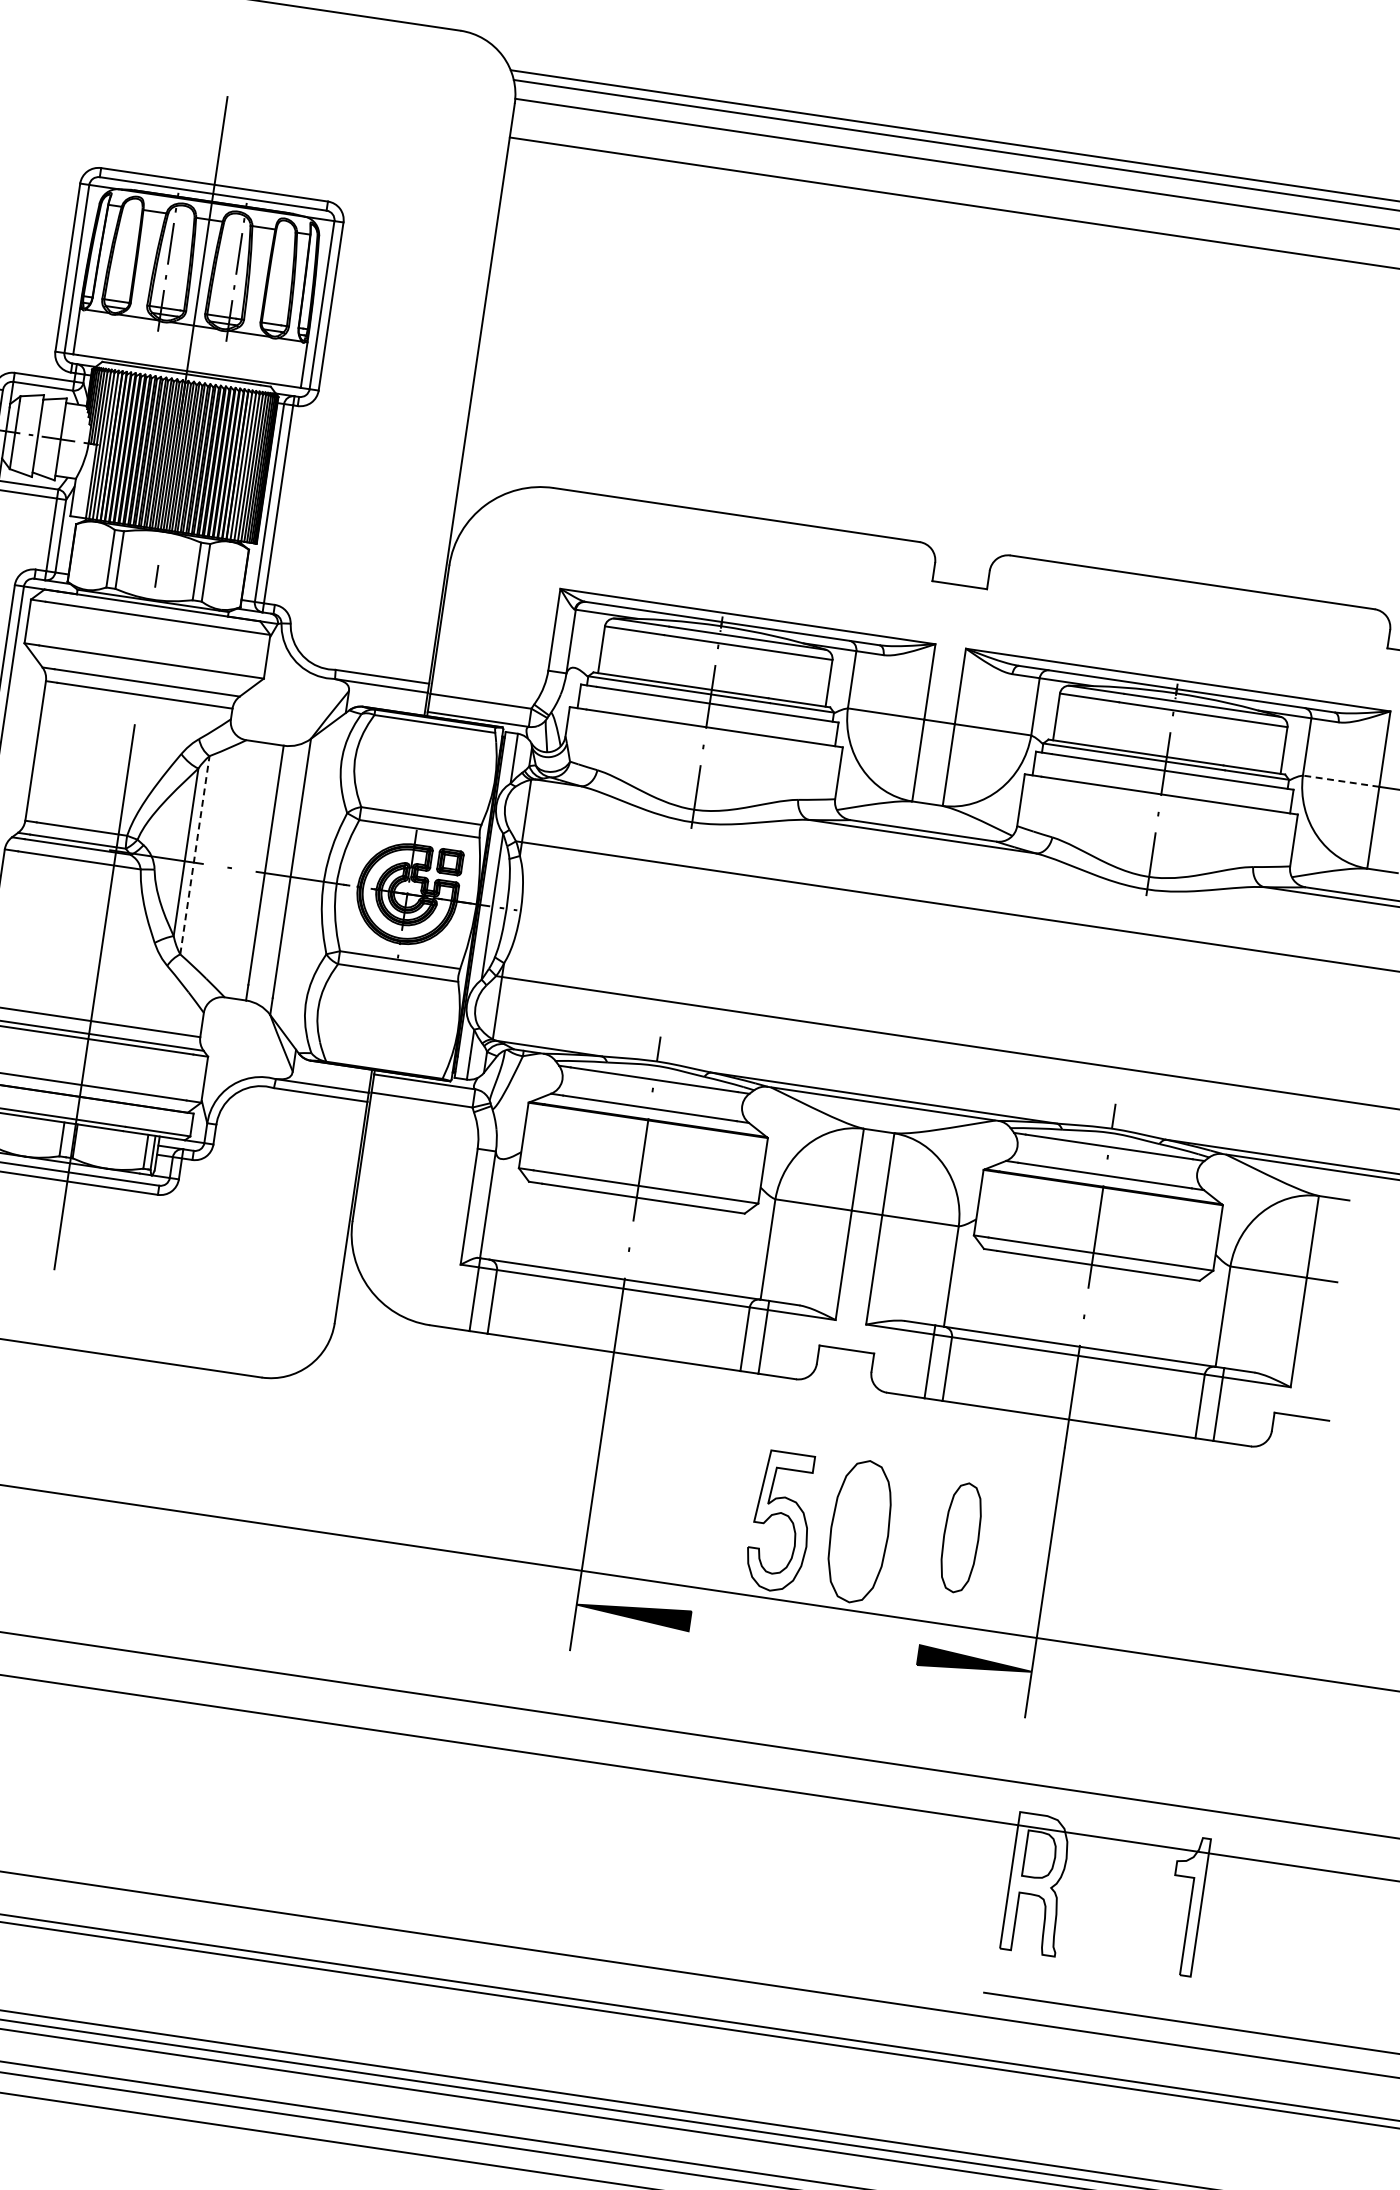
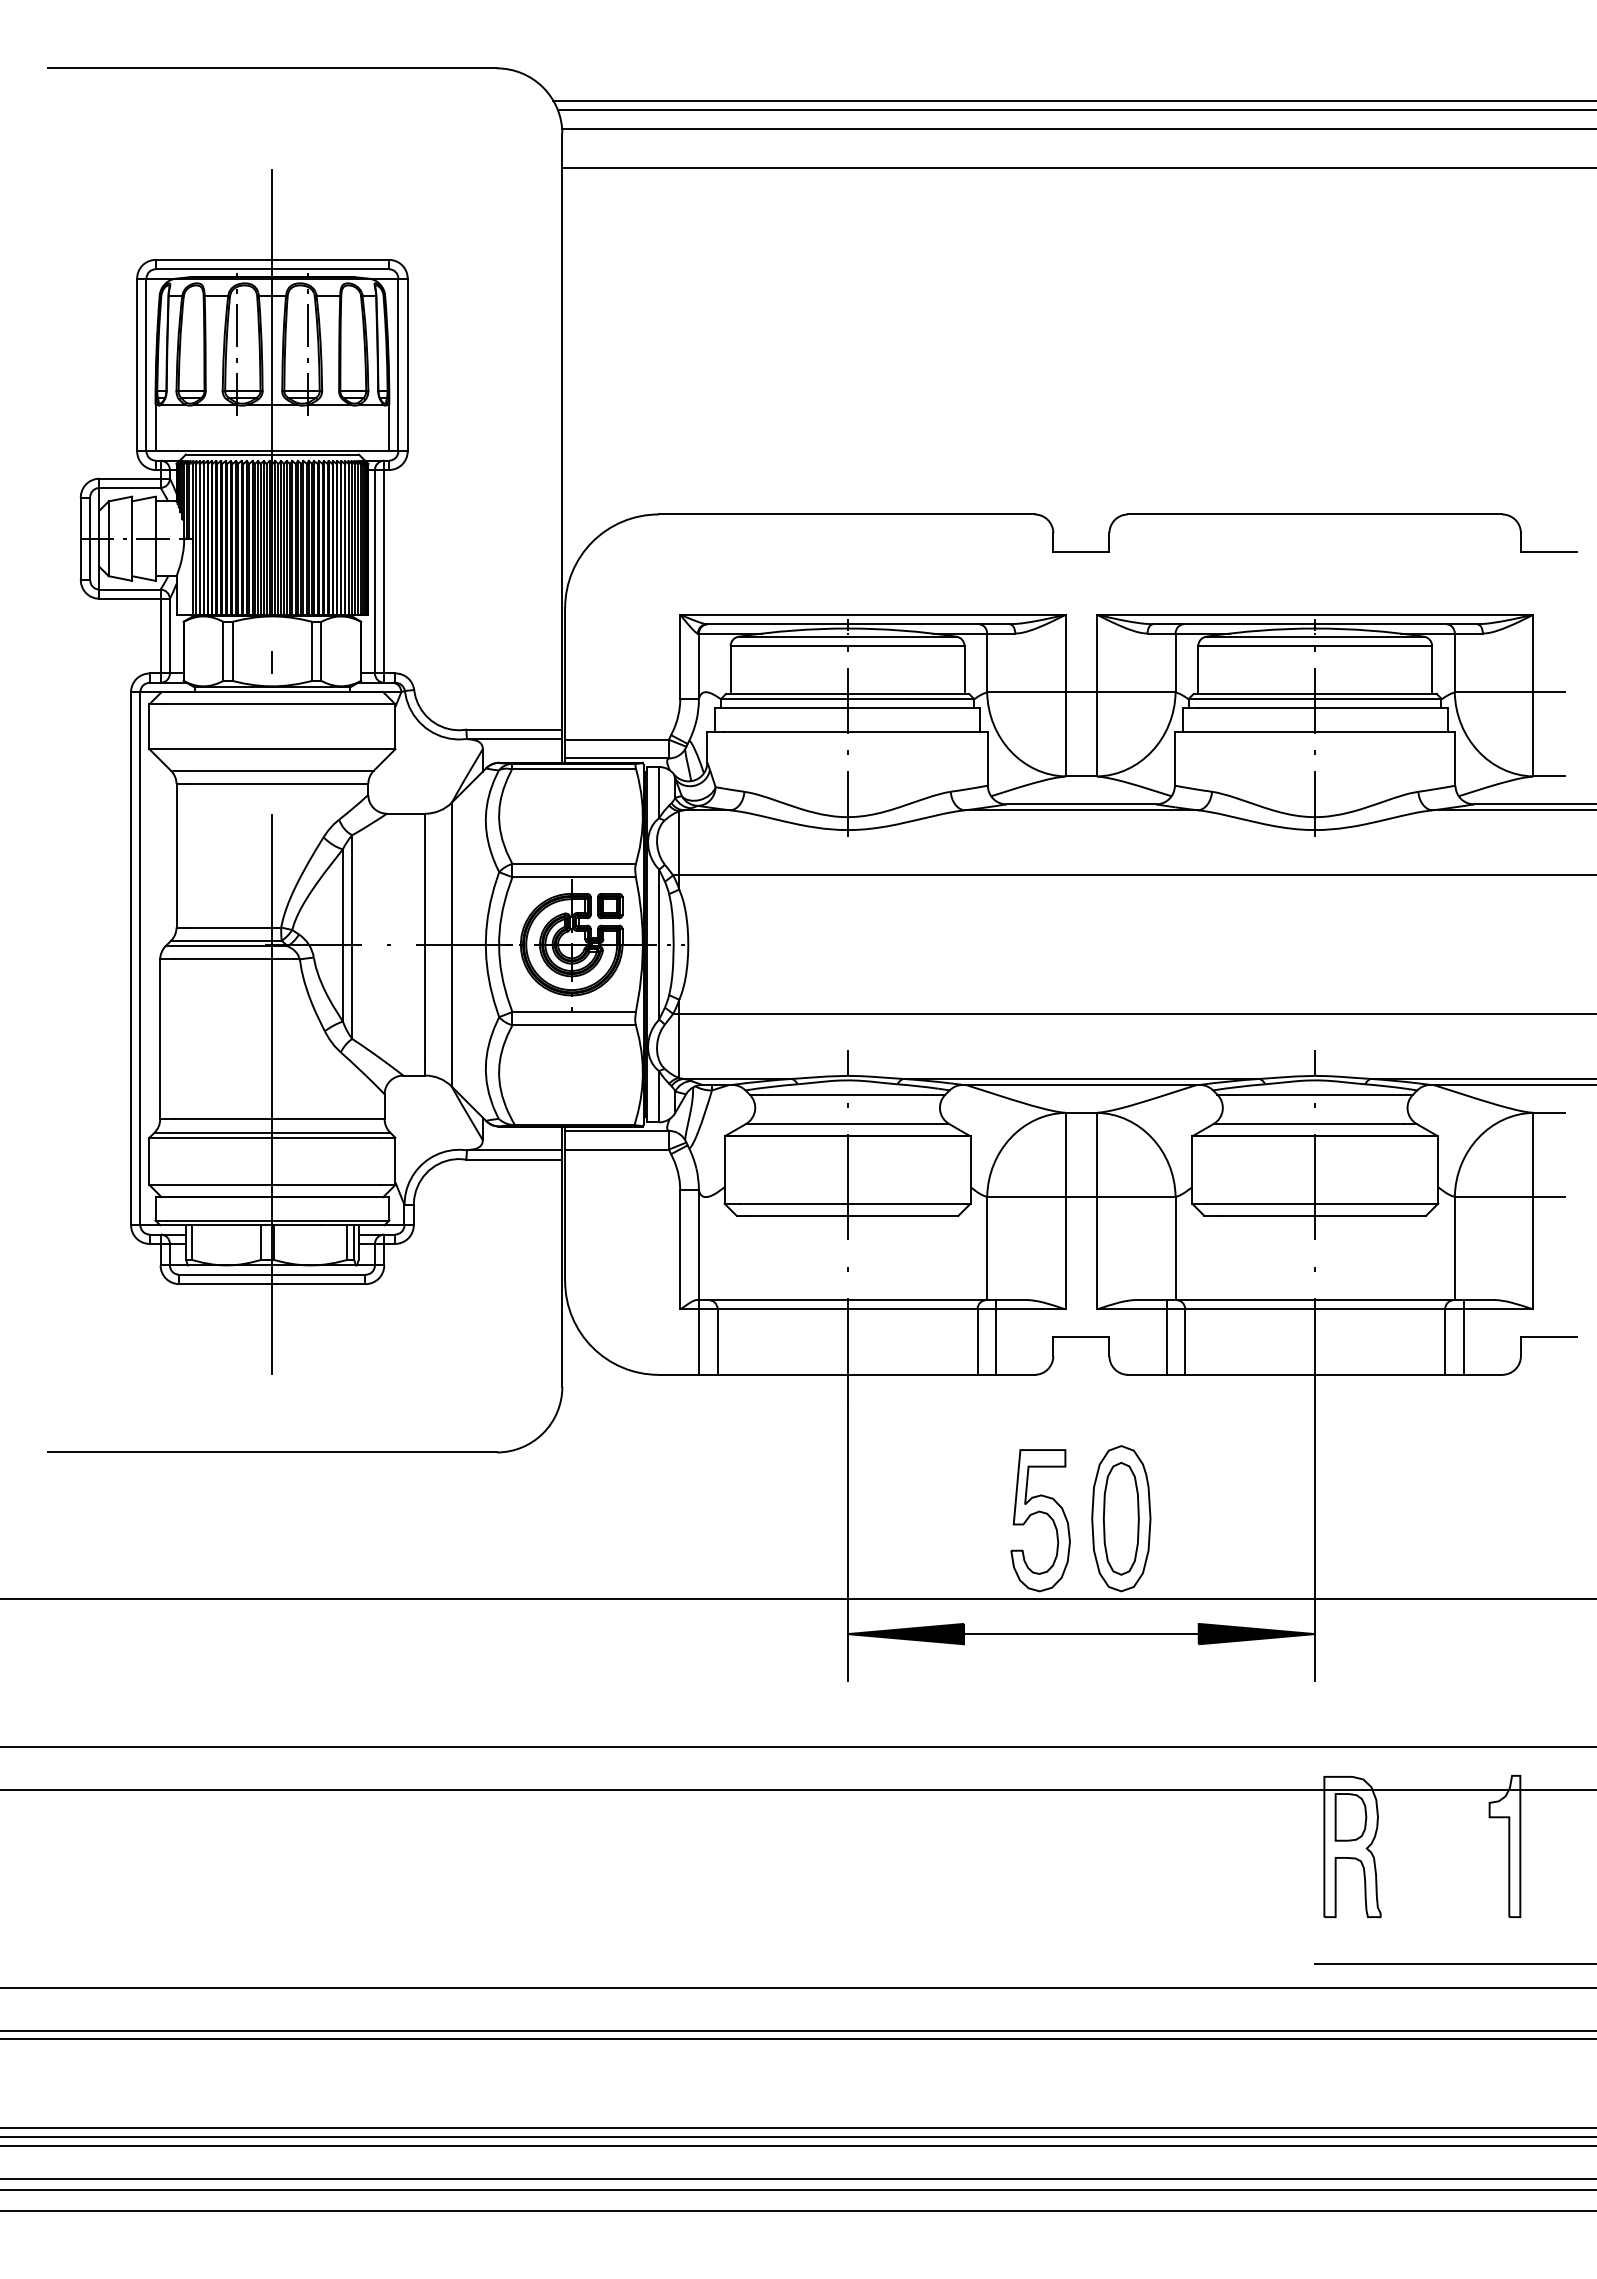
line: (1340, 781) -> (1493, 692), dashed -> solid
line: (195, 855) -> (352, 937), dashed -> solid
part: (961, 1537) -> (1121, 1518), moved
line: (804, 1638) -> (1081, 1634), added

